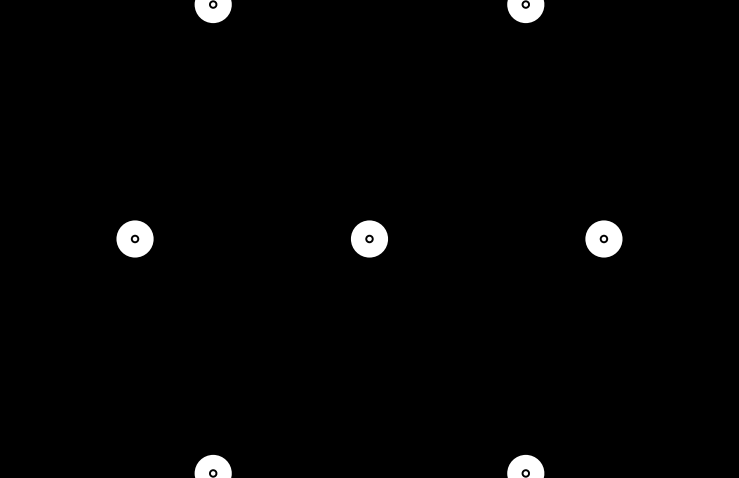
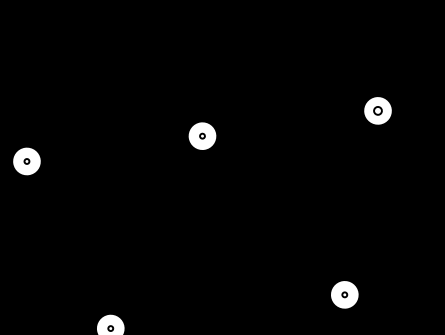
circle: (603, 238) -> (377, 110), size x1.6

